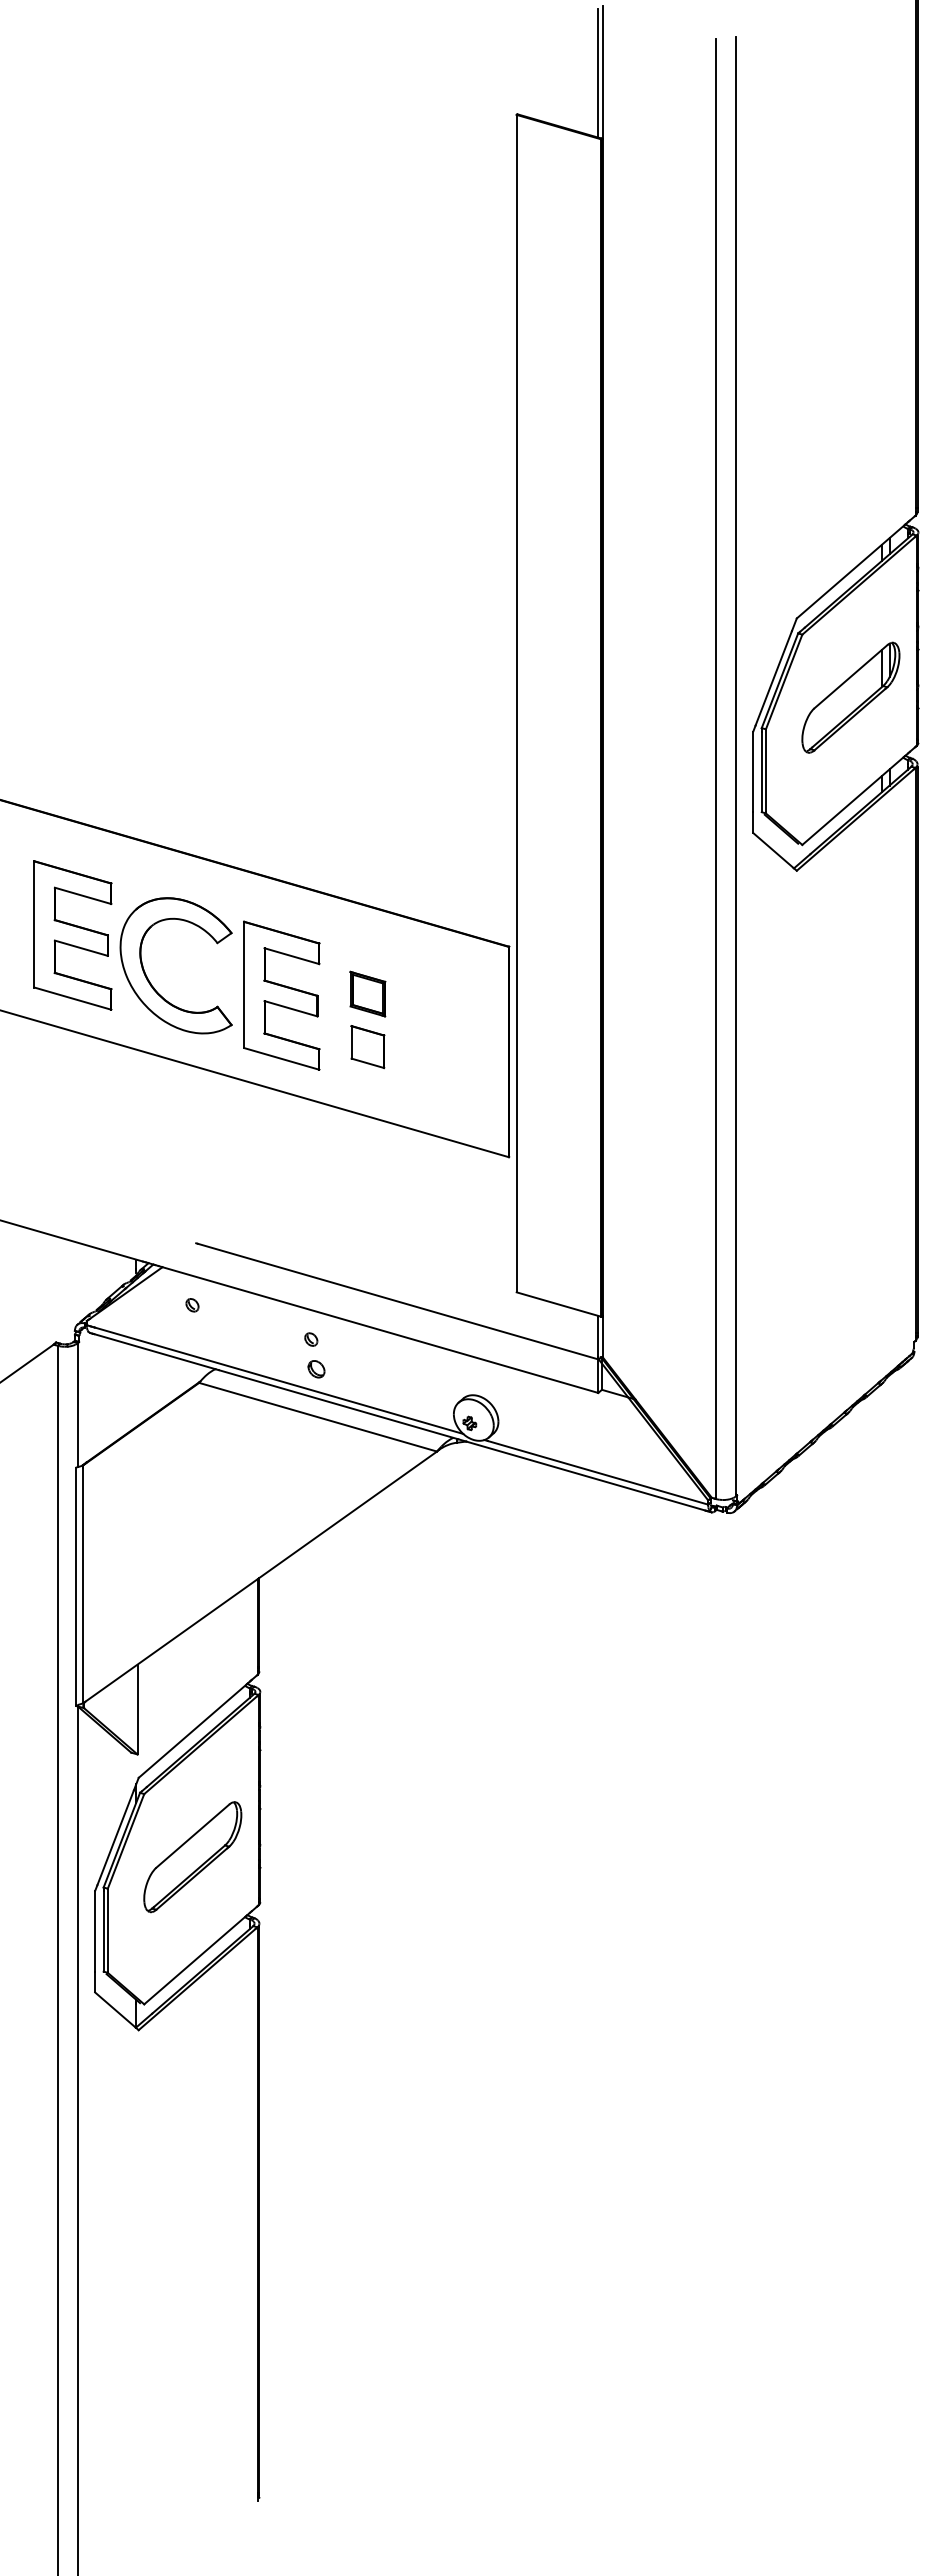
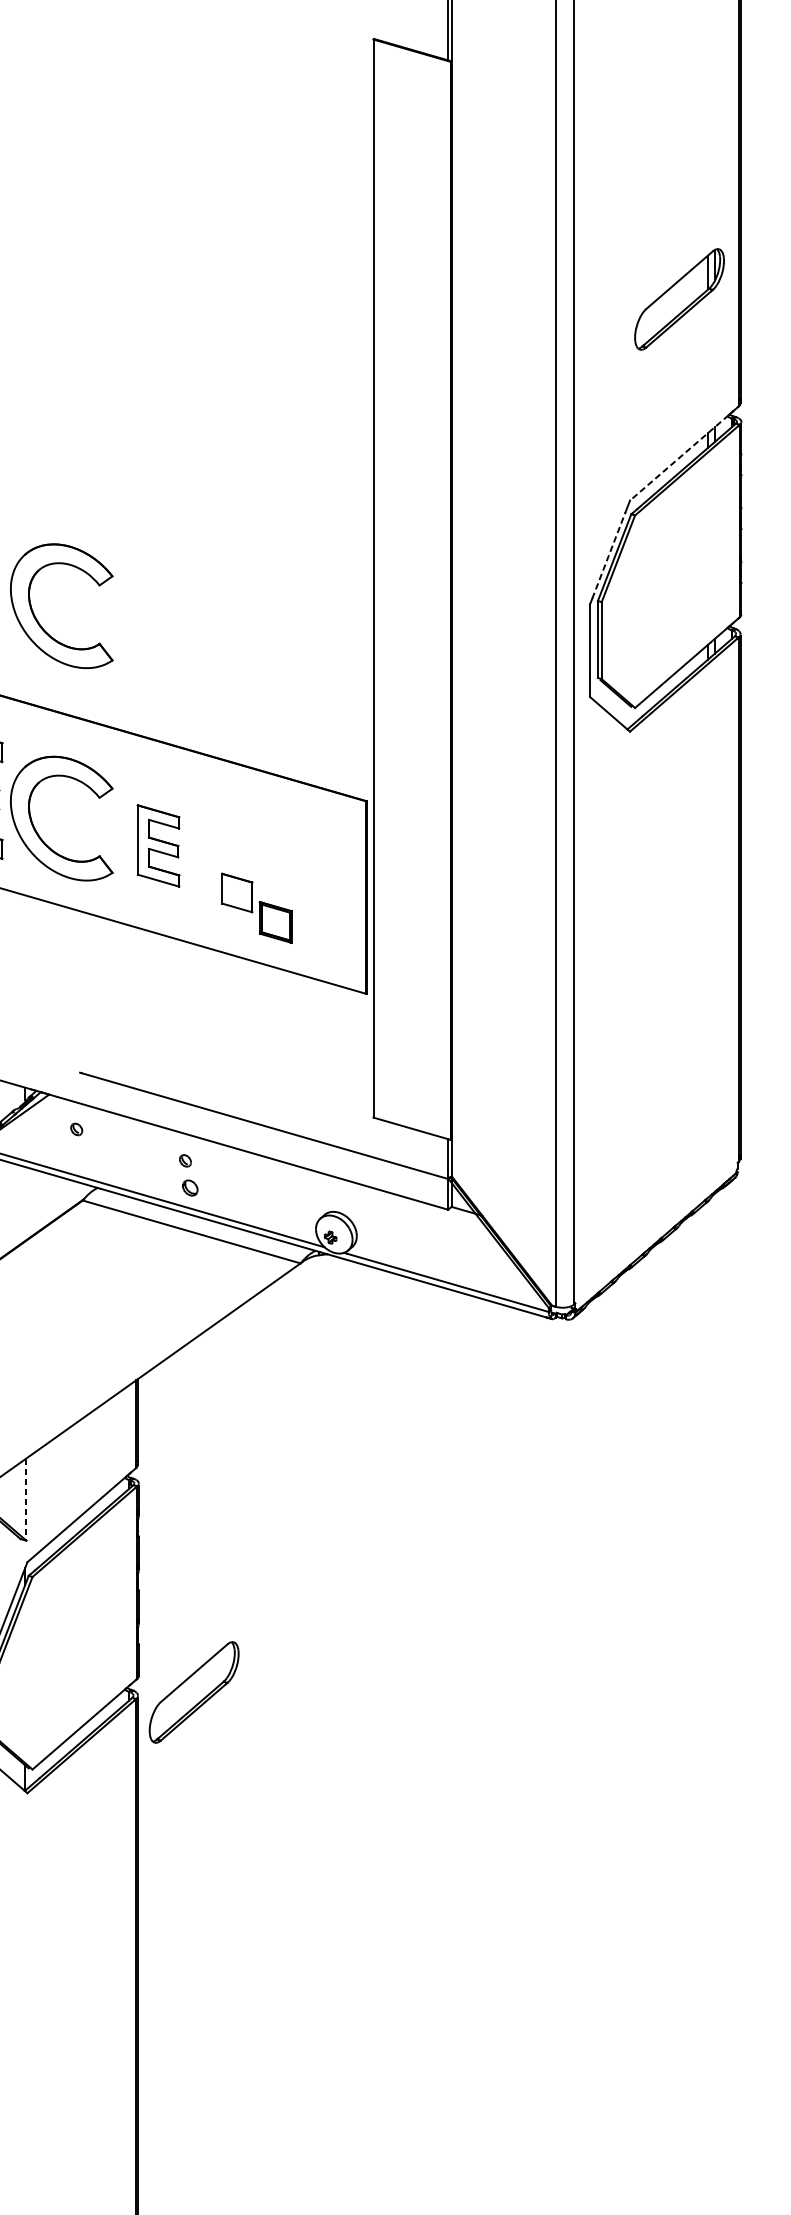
line: (850, 572) -> (679, 458), solid -> dashed
line: (773, 678) -> (608, 555), solid -> dashed
part: (850, 697) -> (679, 299), moved
part: (150, 749) -> (38, 620), added
part: (367, 993) -> (275, 921), moved
part: (281, 995) -> (158, 845), size x0.6
line: (137, 1709) -> (26, 1499), solid -> dashed
part: (192, 1857) -> (193, 1692), moved

